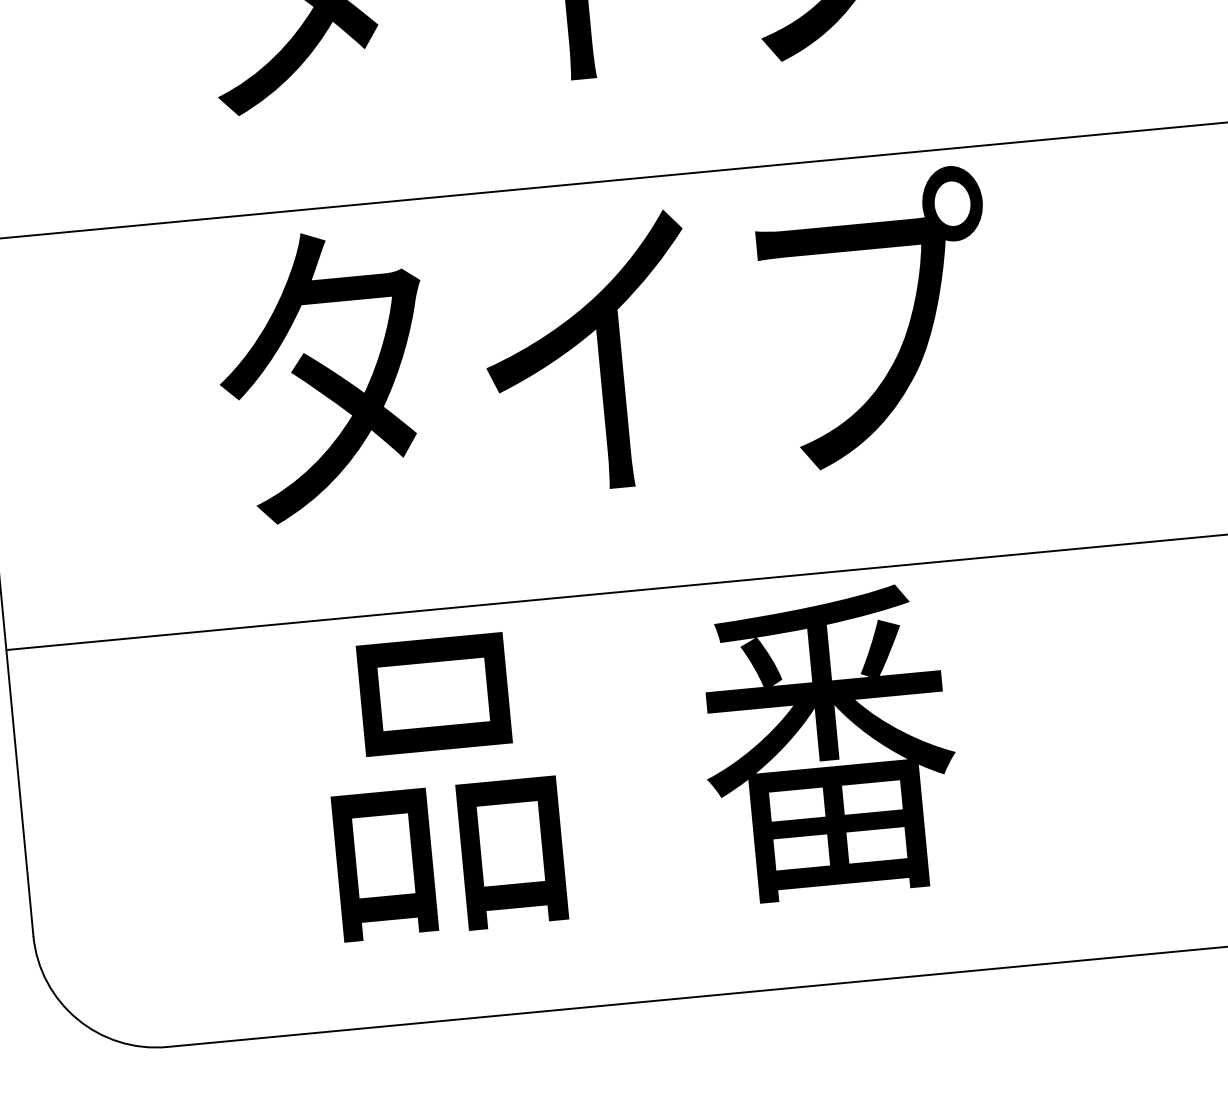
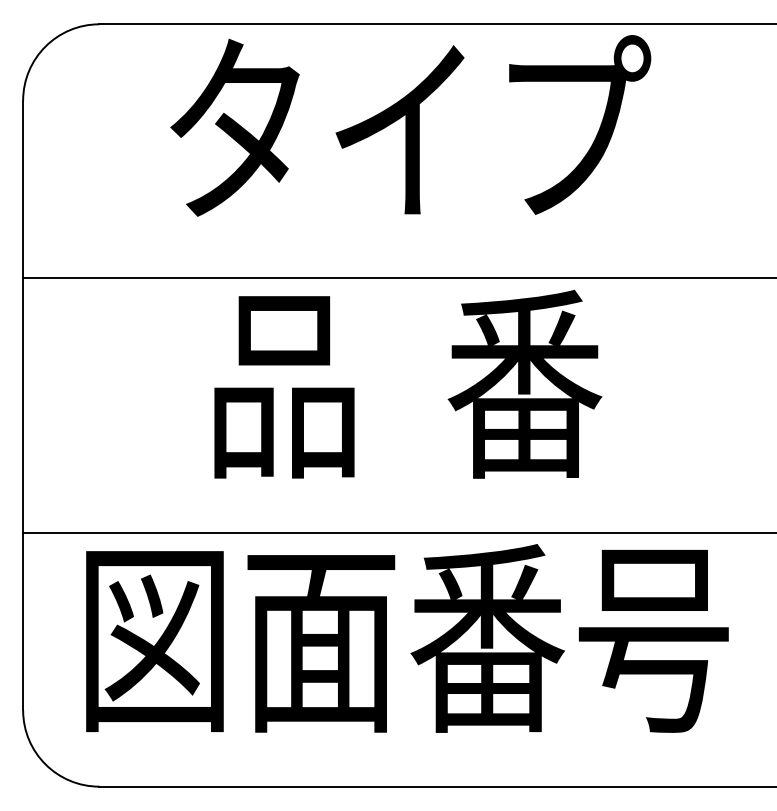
text: (606, 351) -> (410, 383), タイプ -> 品  番
text: (640, 761) -> (407, 638), 品  番 -> 図面番号

